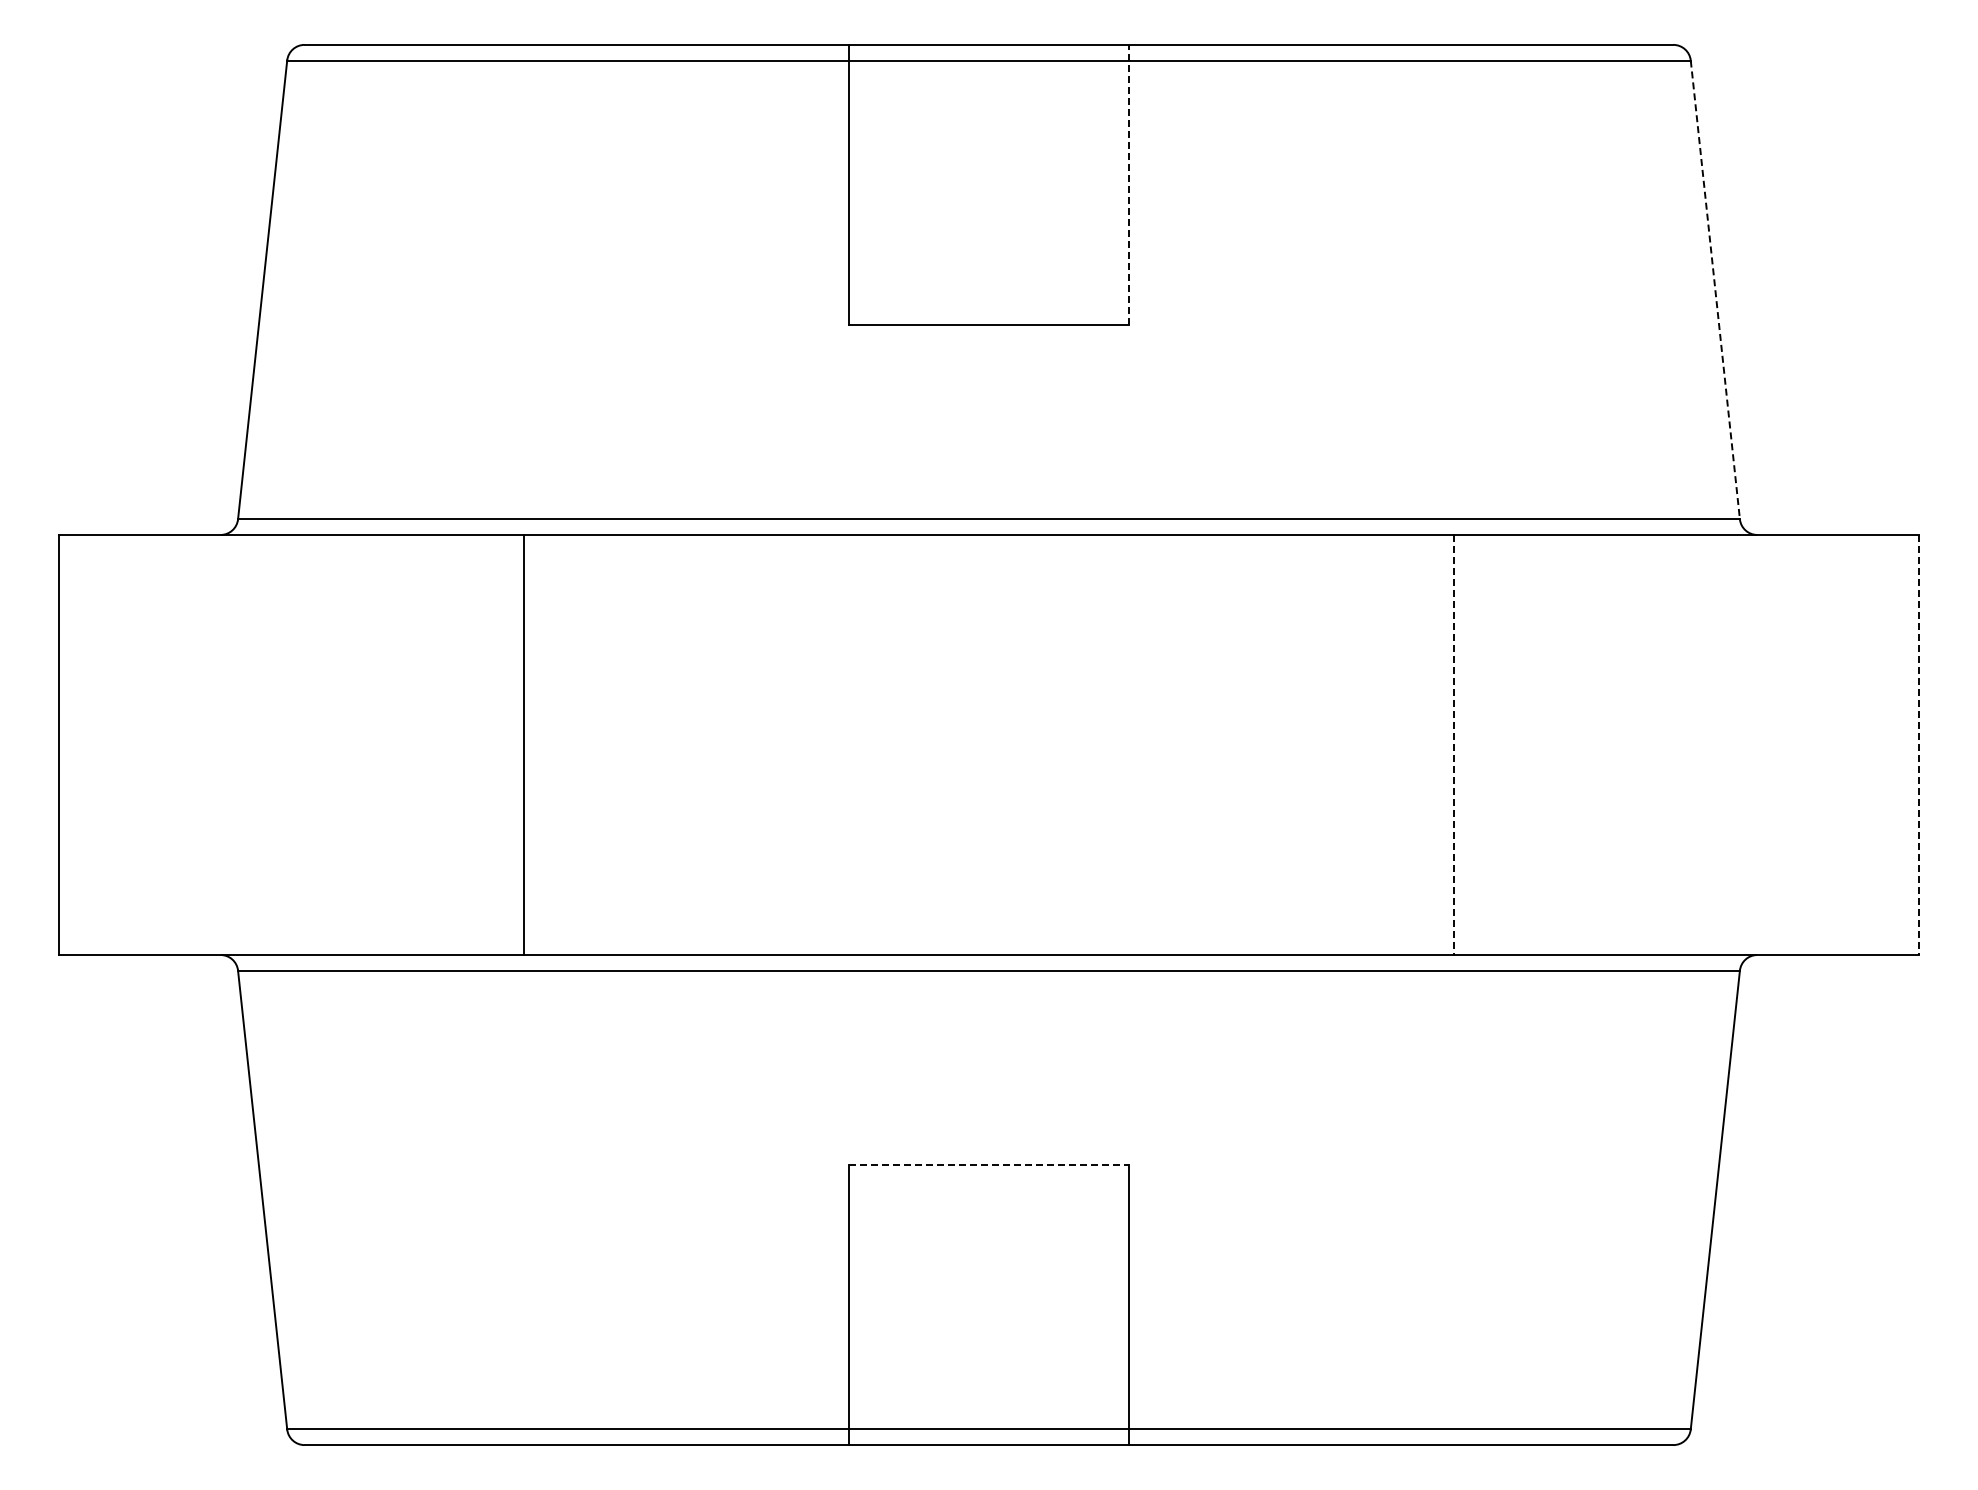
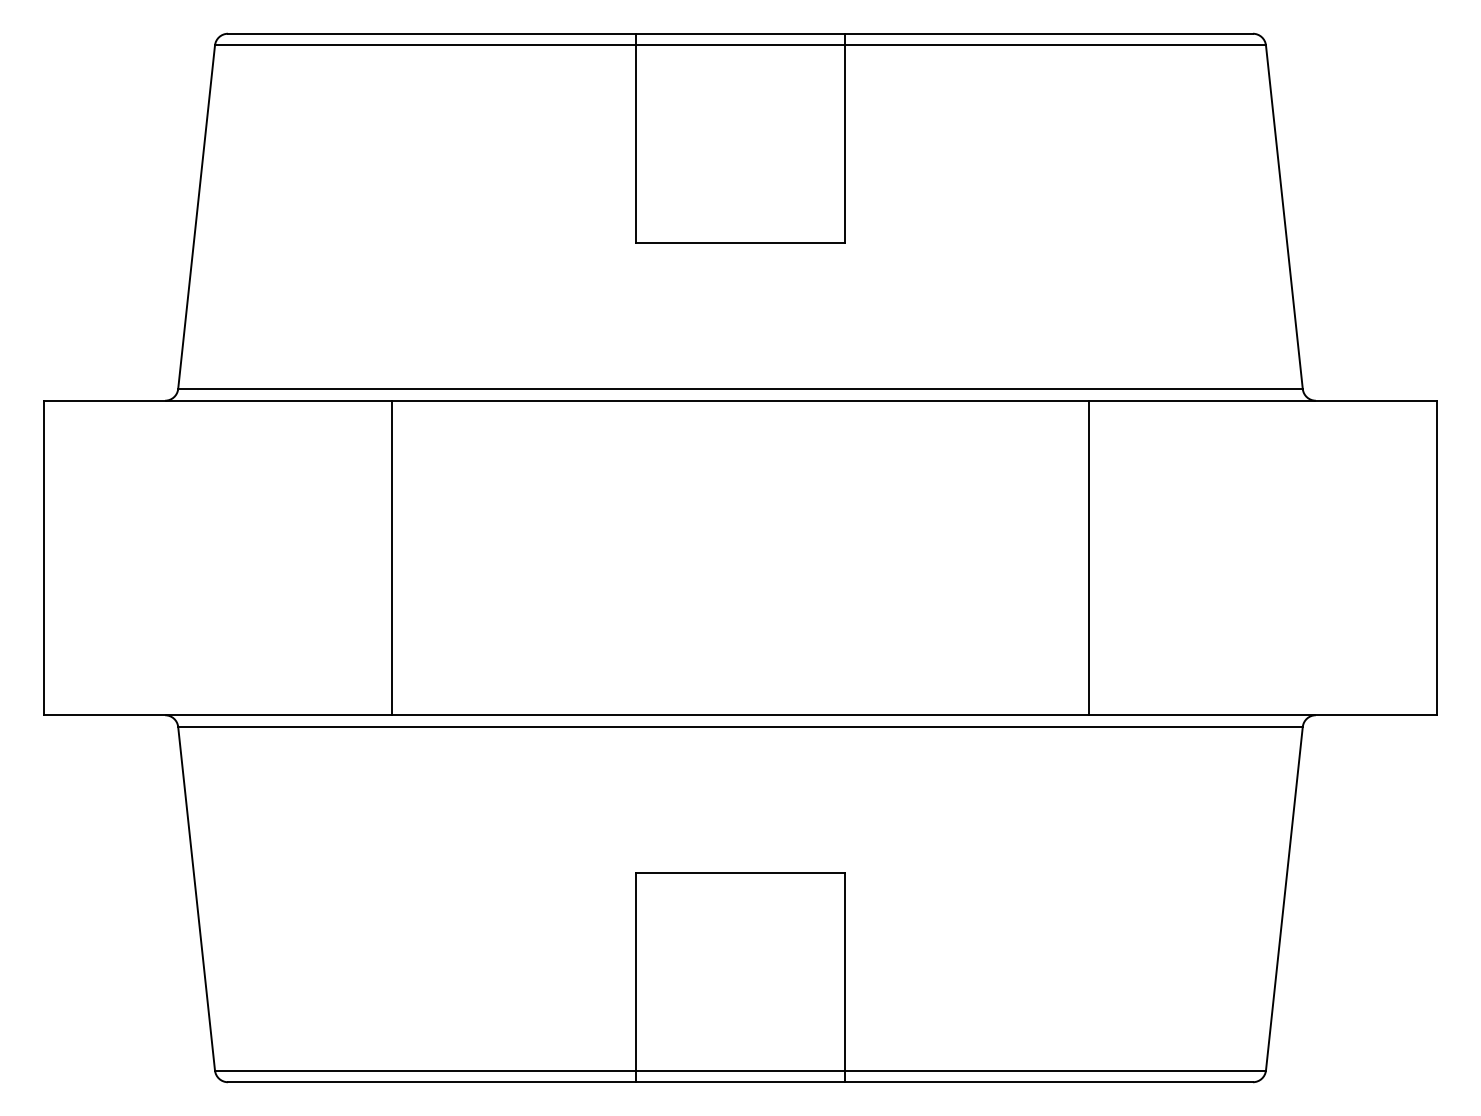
line: (1129, 184) -> (845, 138), dashed -> solid
line: (1715, 289) -> (1284, 216), dashed -> solid
line: (1453, 745) -> (1088, 558), dashed -> solid
line: (1918, 745) -> (1436, 558), dashed -> solid
line: (989, 1165) -> (740, 872), dashed -> solid

